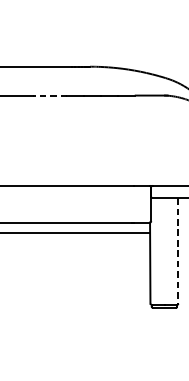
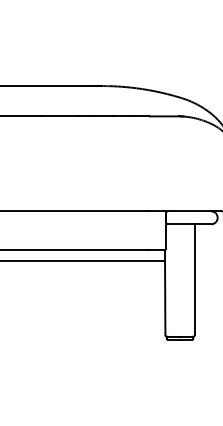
line: (50, 95) -> (60, 116), dashed -> solid
line: (178, 250) -> (194, 279), dashed -> solid

